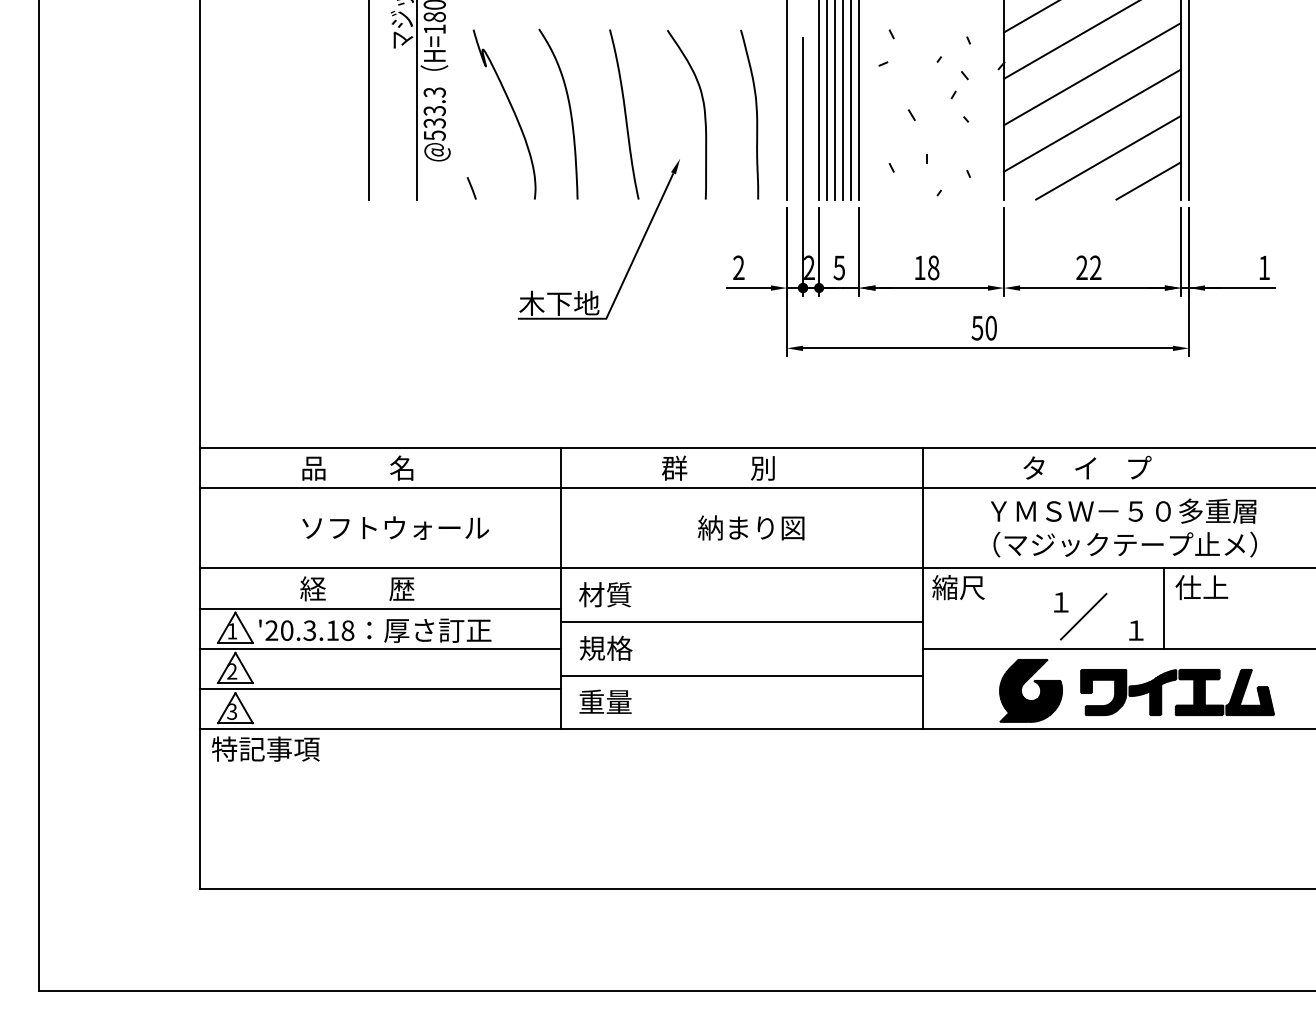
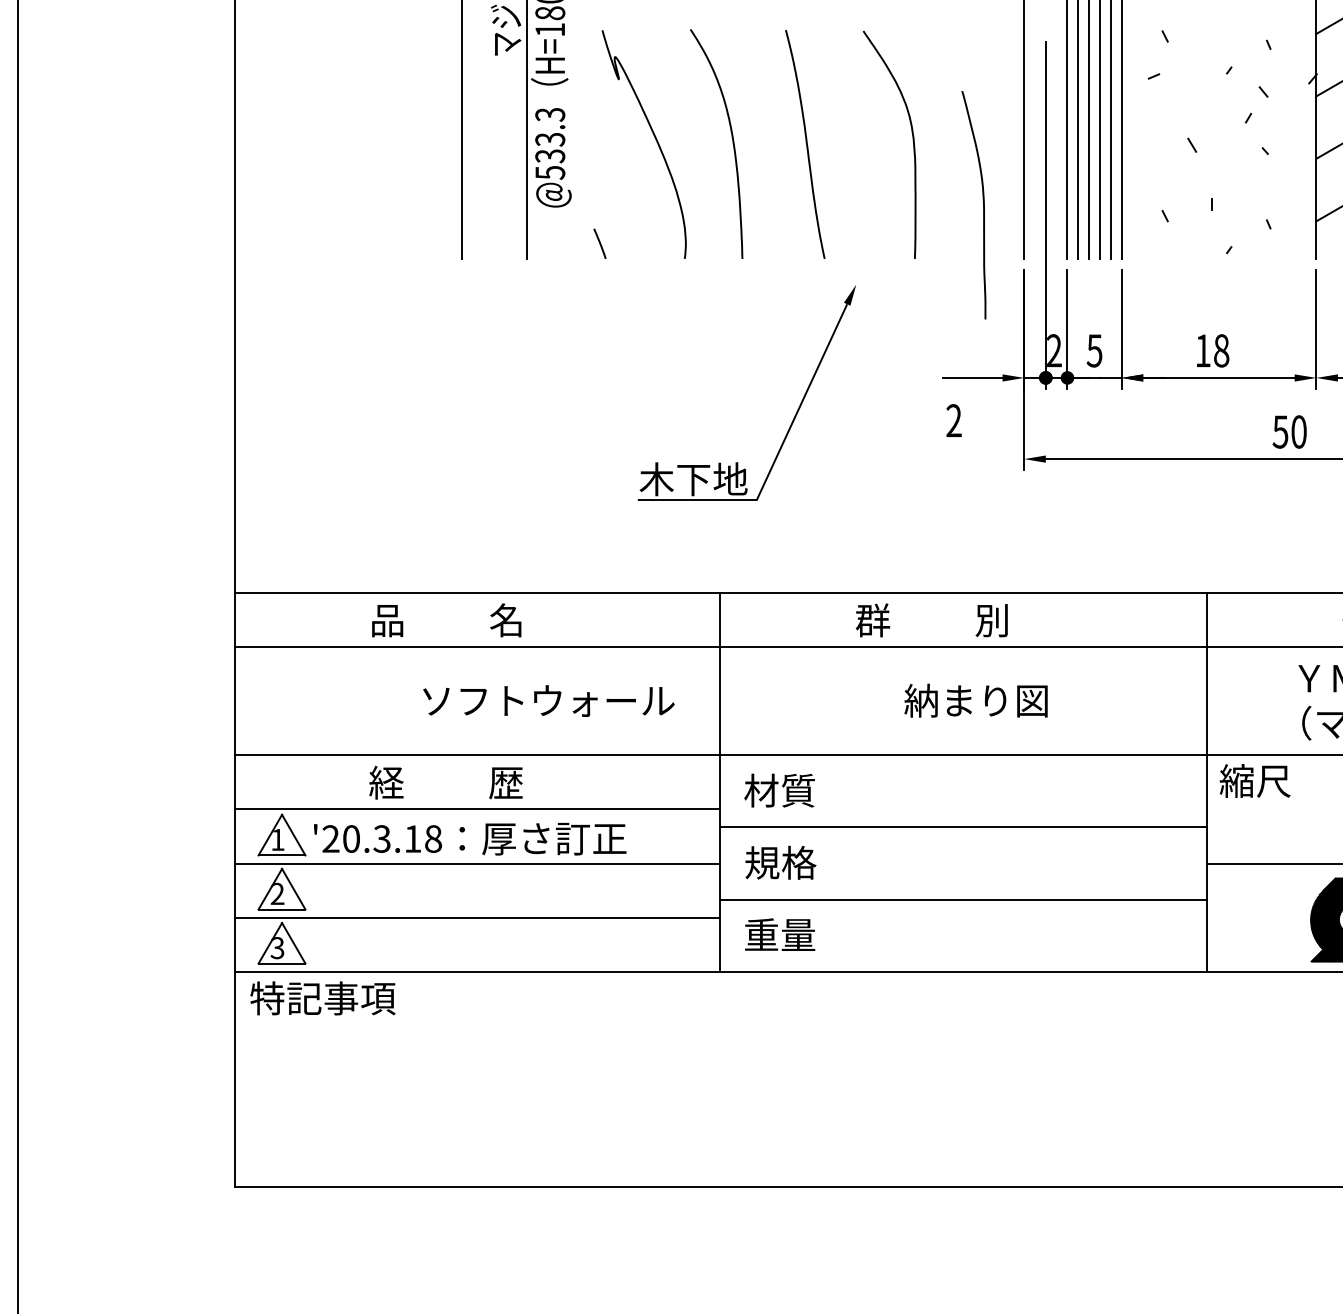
curve: (756, 114) -> (983, 204), moved
part: (635, 252) -> (796, 410), moved
text: (738, 267) -> (953, 420), moved
text: (395, 527) -> (548, 700), moved

